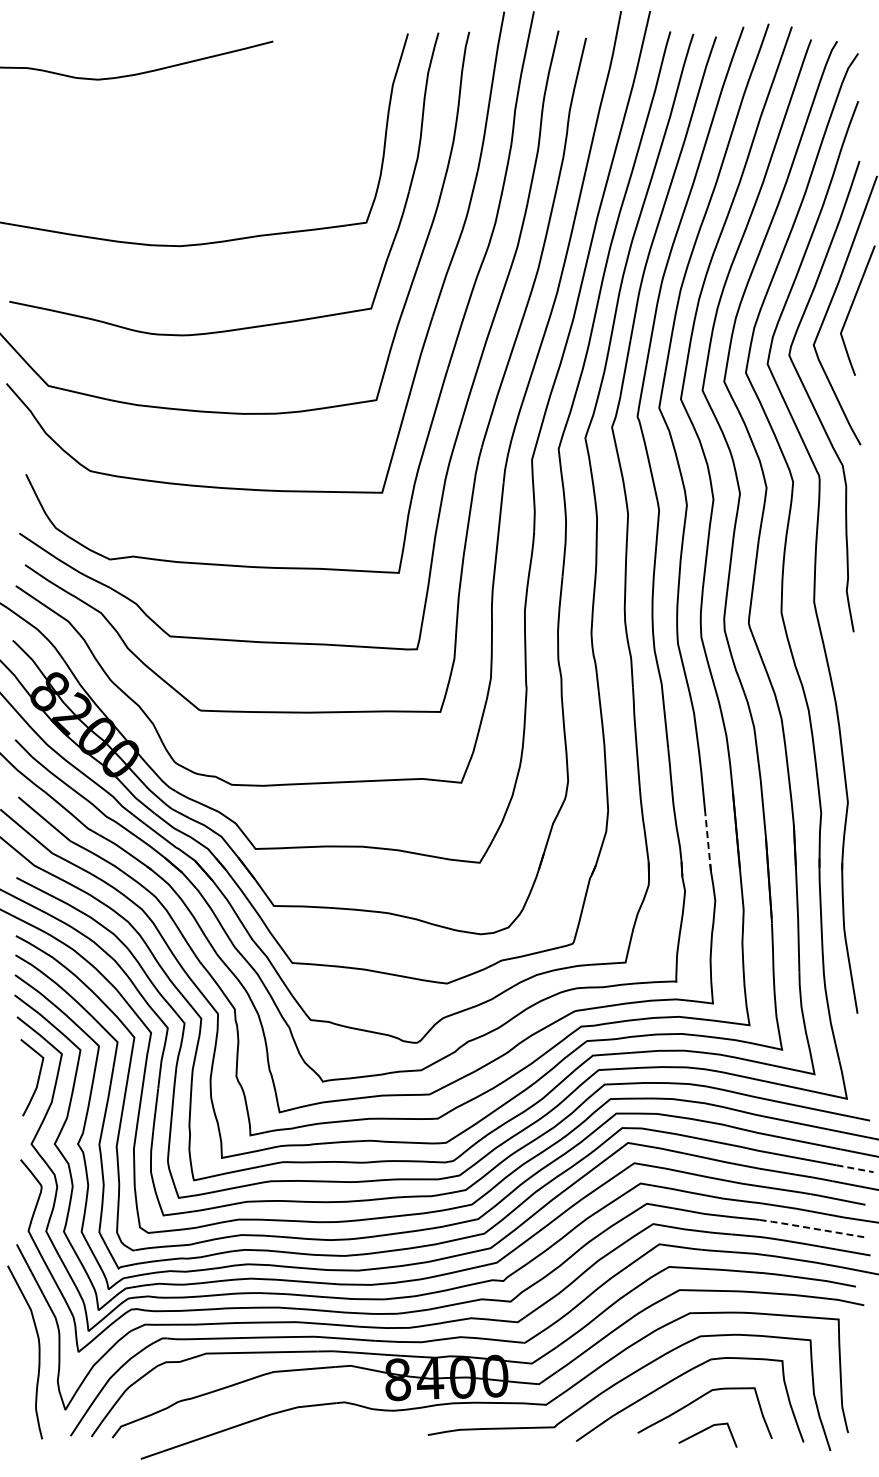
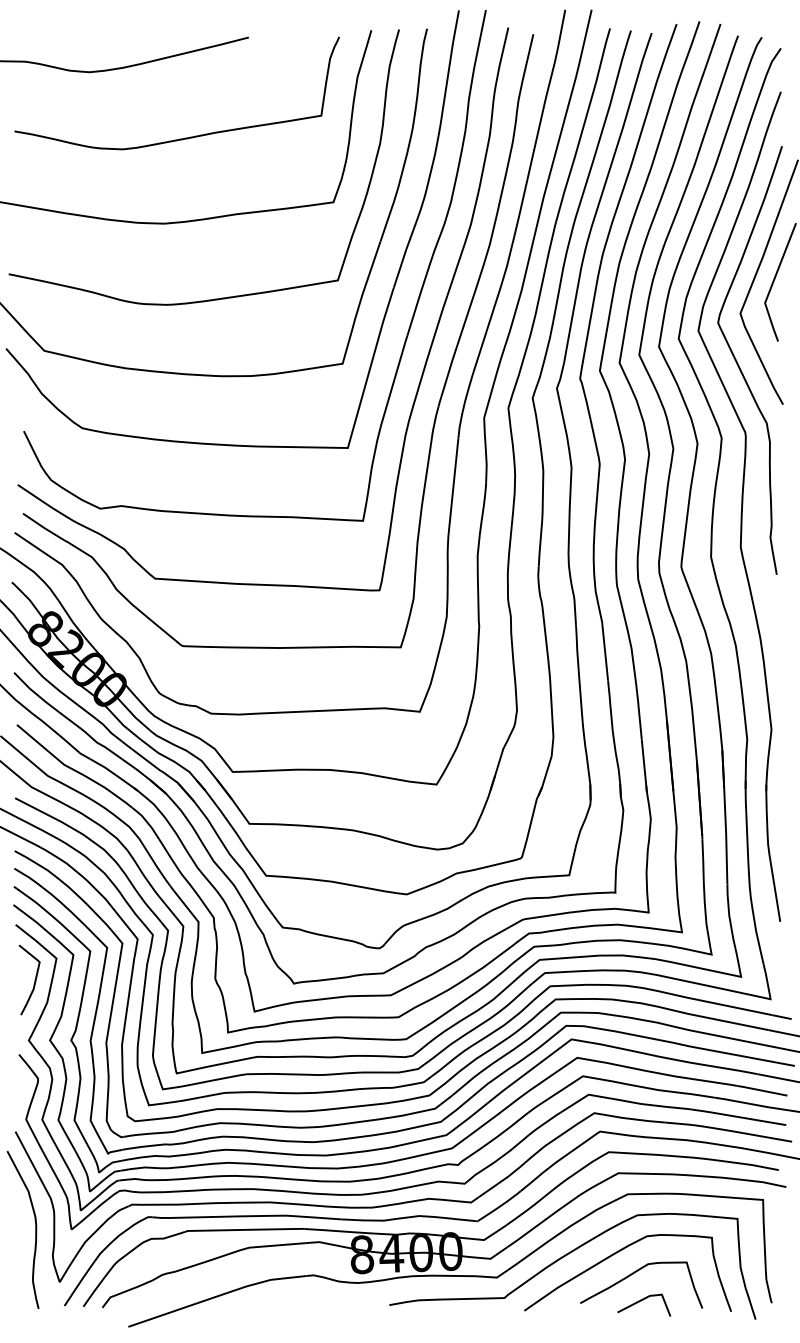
curve: (203, 151) -> (185, 137), added
line: (708, 842) -> (644, 766), dashed -> solid
line: (855, 1168) -> (778, 1062), dashed -> solid
line: (810, 1228) -> (737, 1117), dashed -> solid

